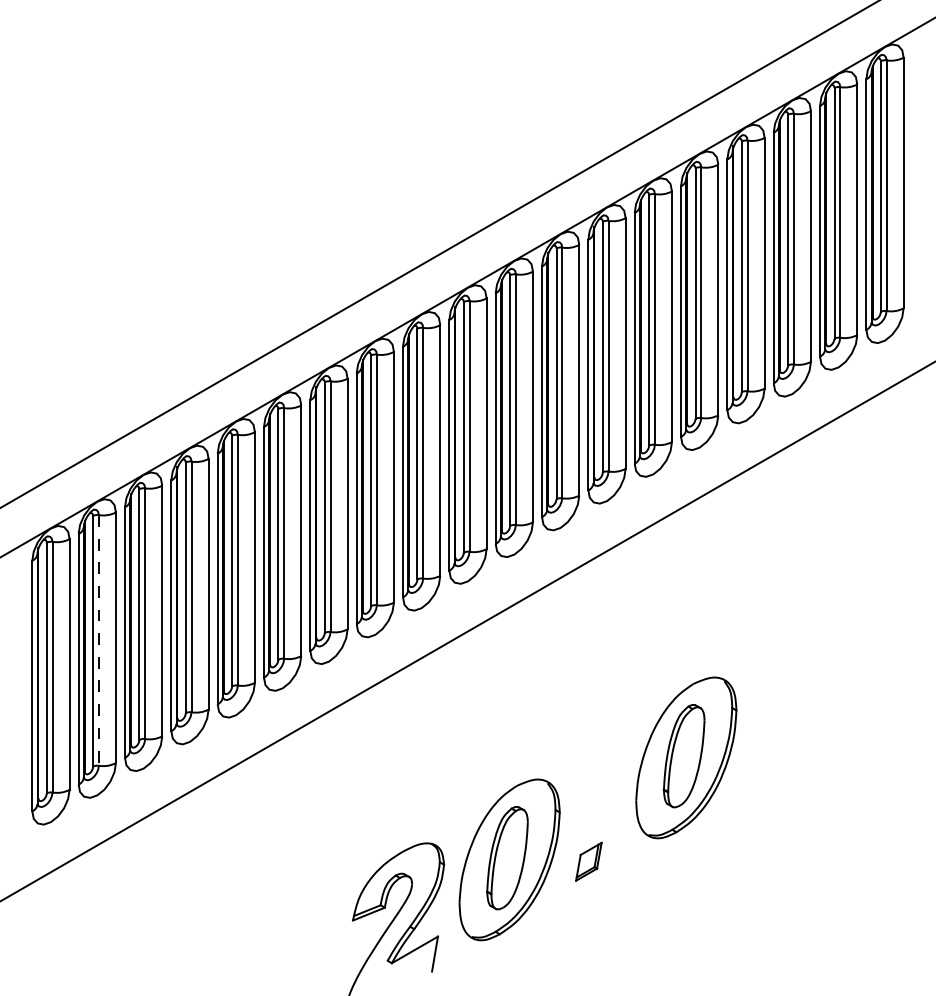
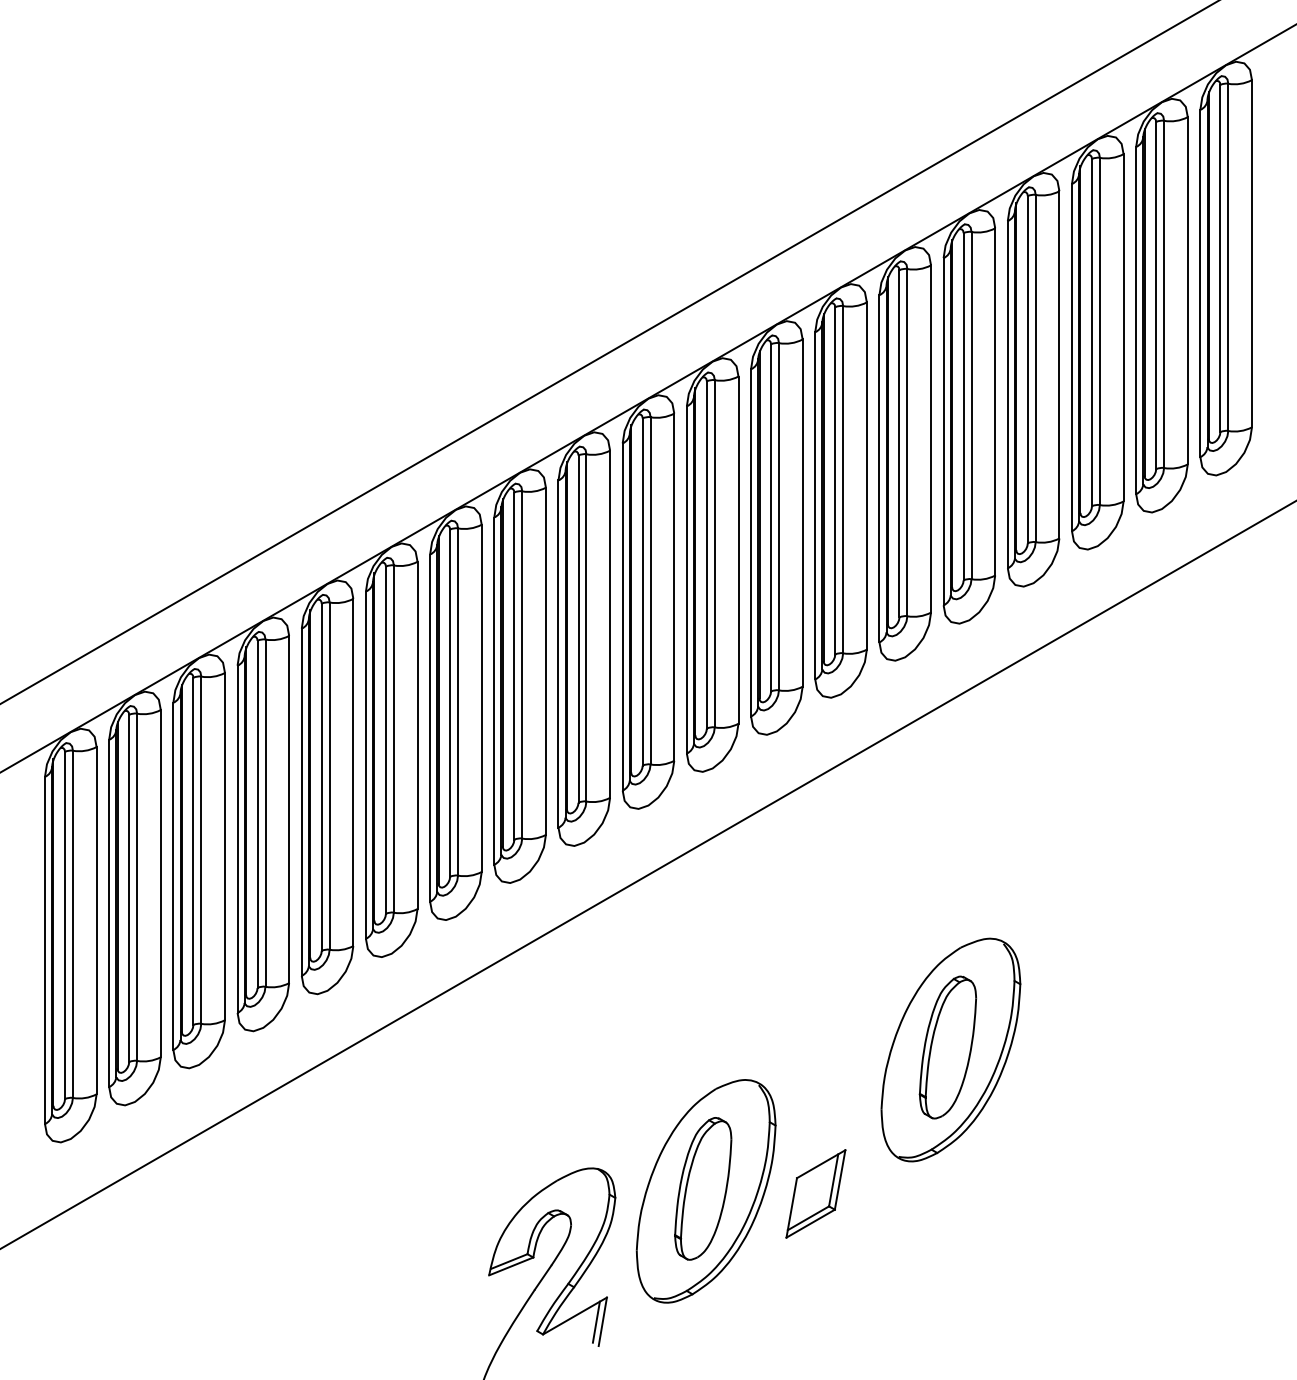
line: (99, 640) -> (137, 887), dashed -> solid
part: (588, 861) -> (815, 1193), size x1.67
line: (429, 953) -> (595, 1321), added

